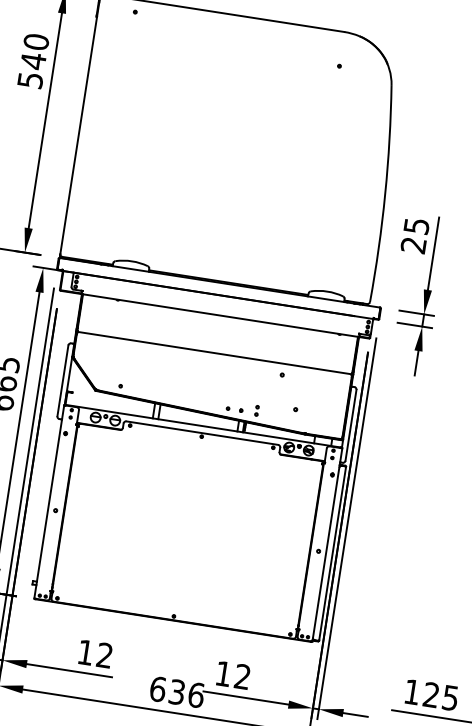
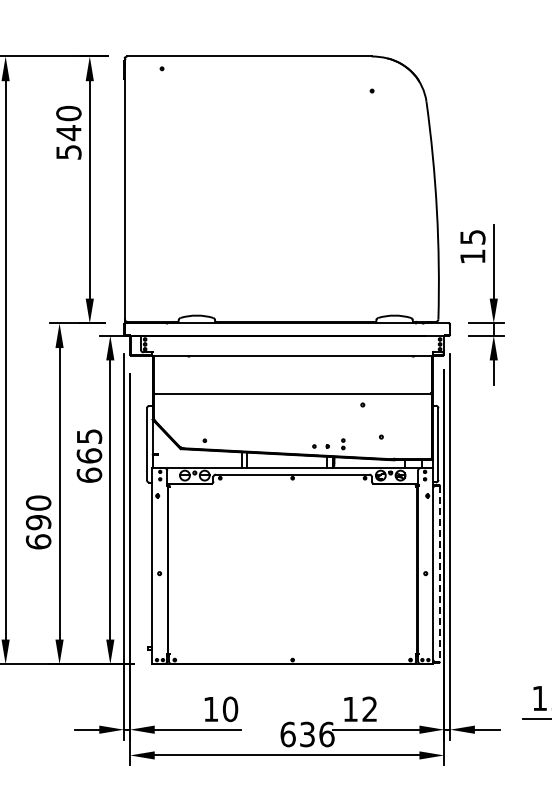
text: (413, 245) -> (472, 256), 25 -> 15
line: (332, 553) -> (439, 573), solid -> dashed
text: (104, 655) -> (230, 709), 12 -> 10

